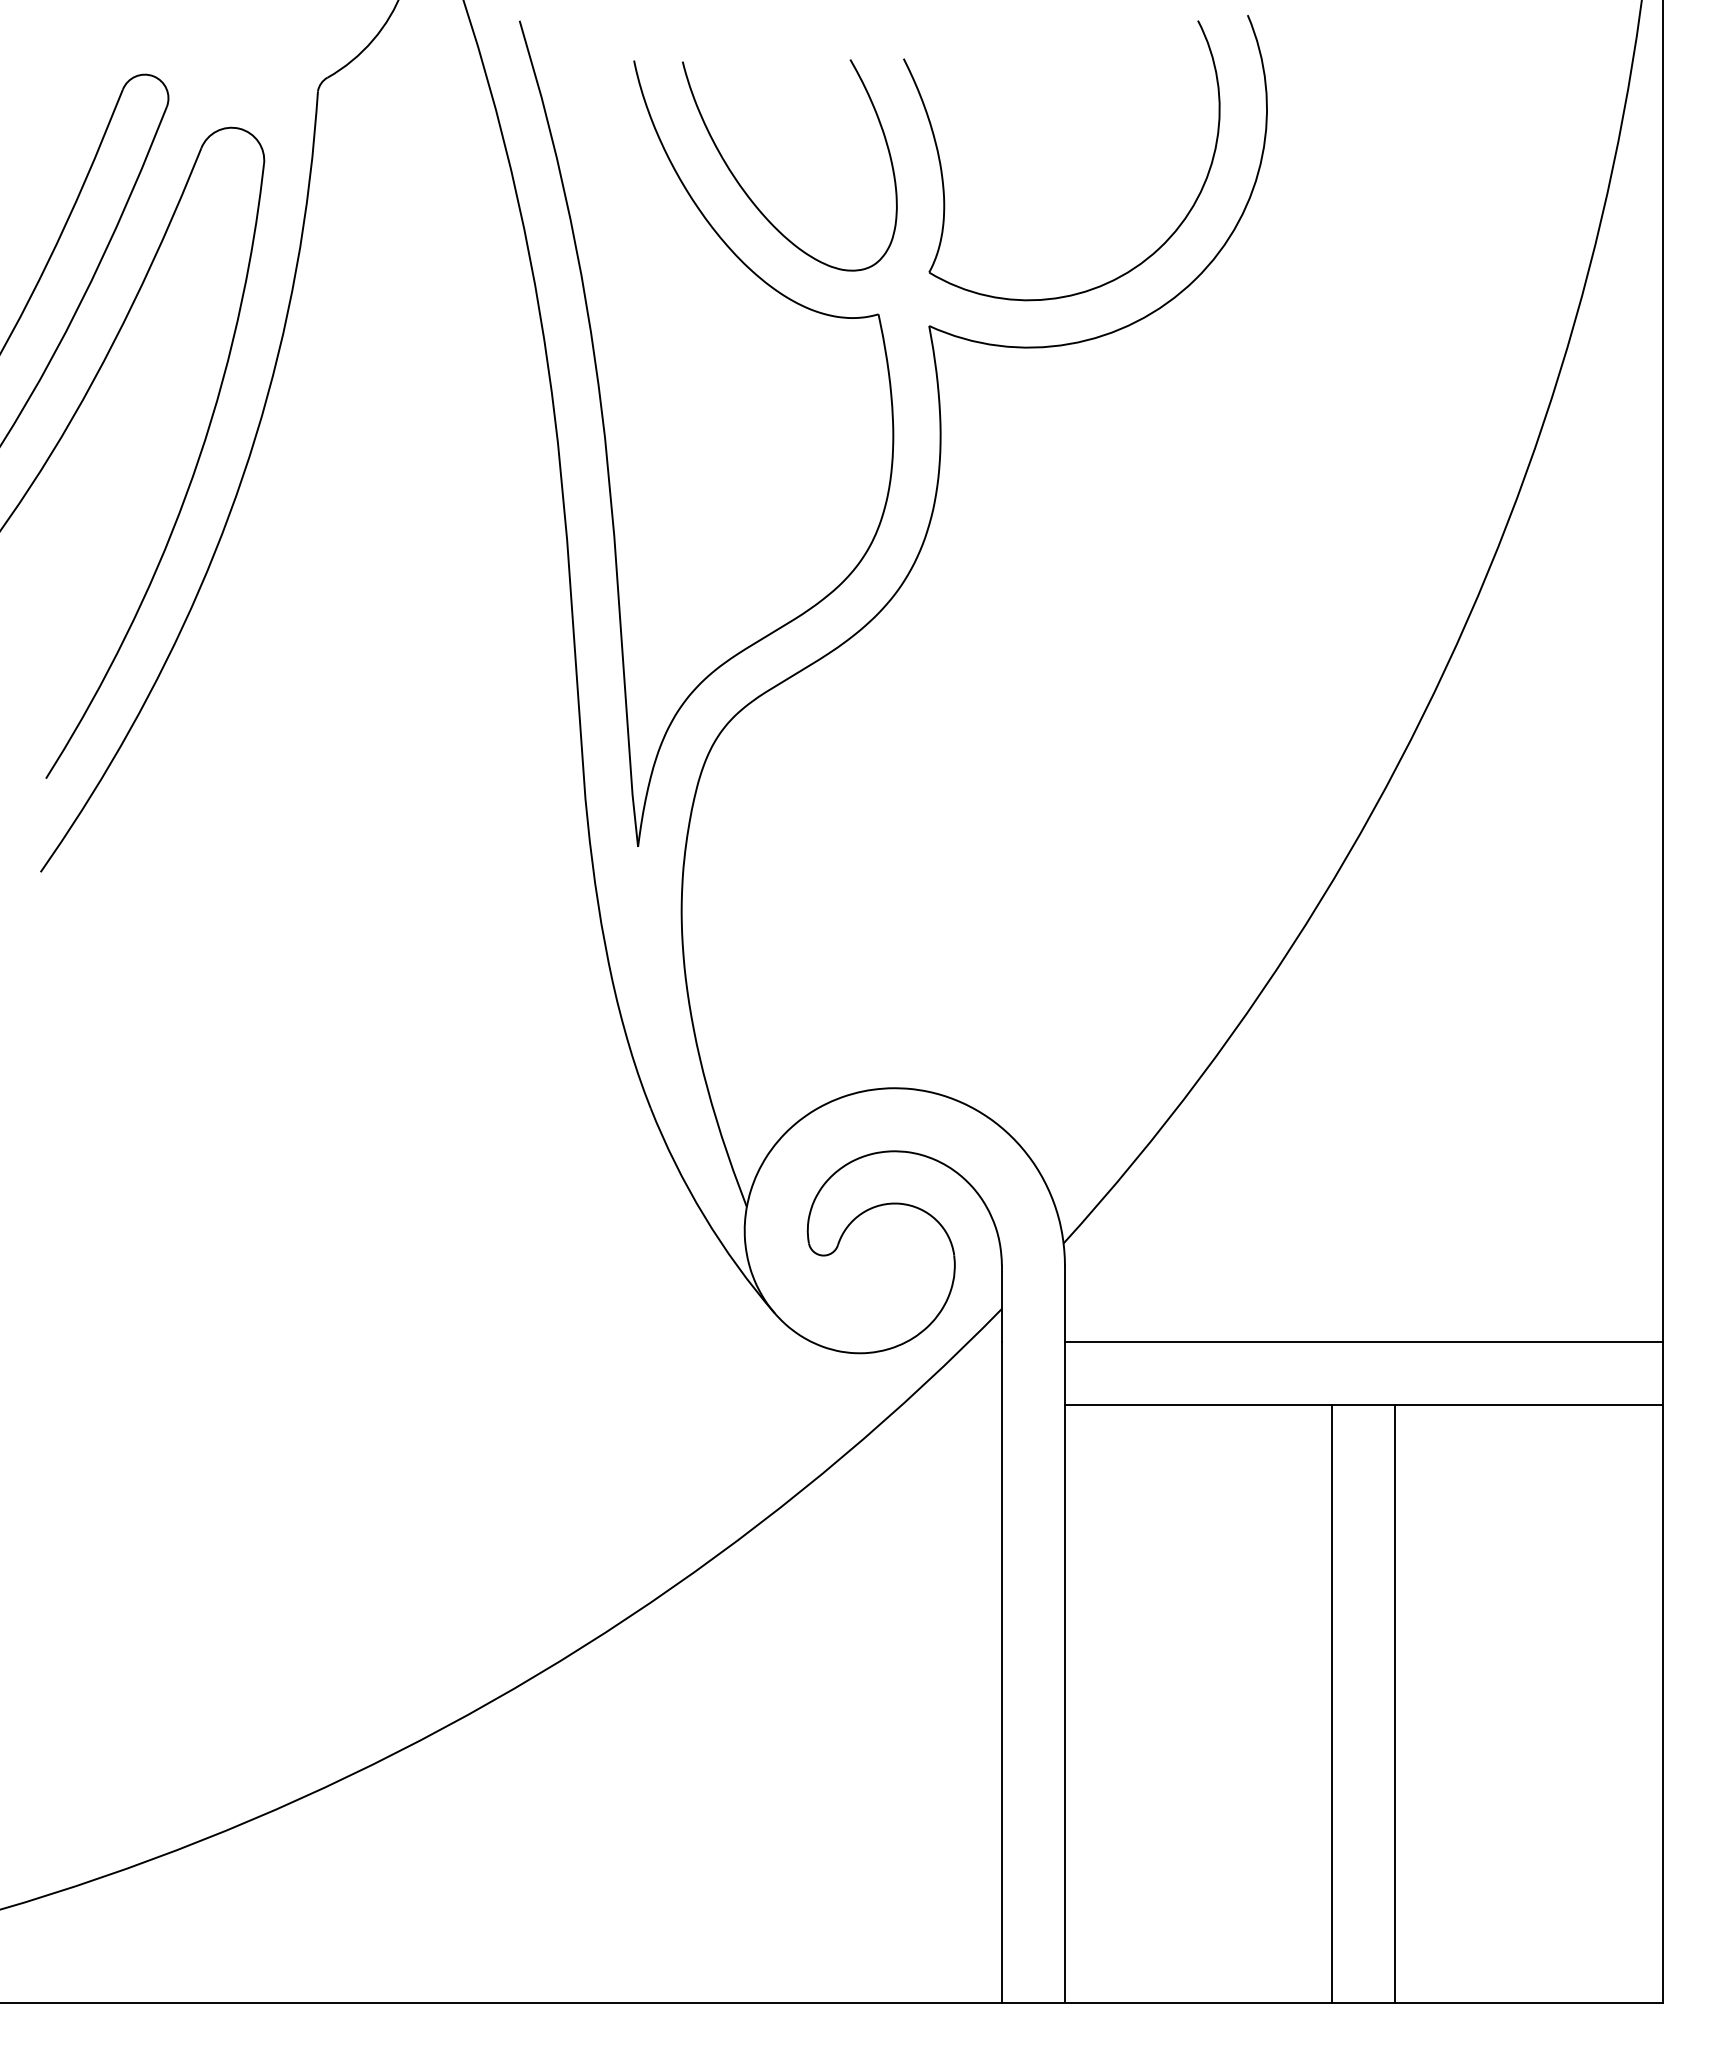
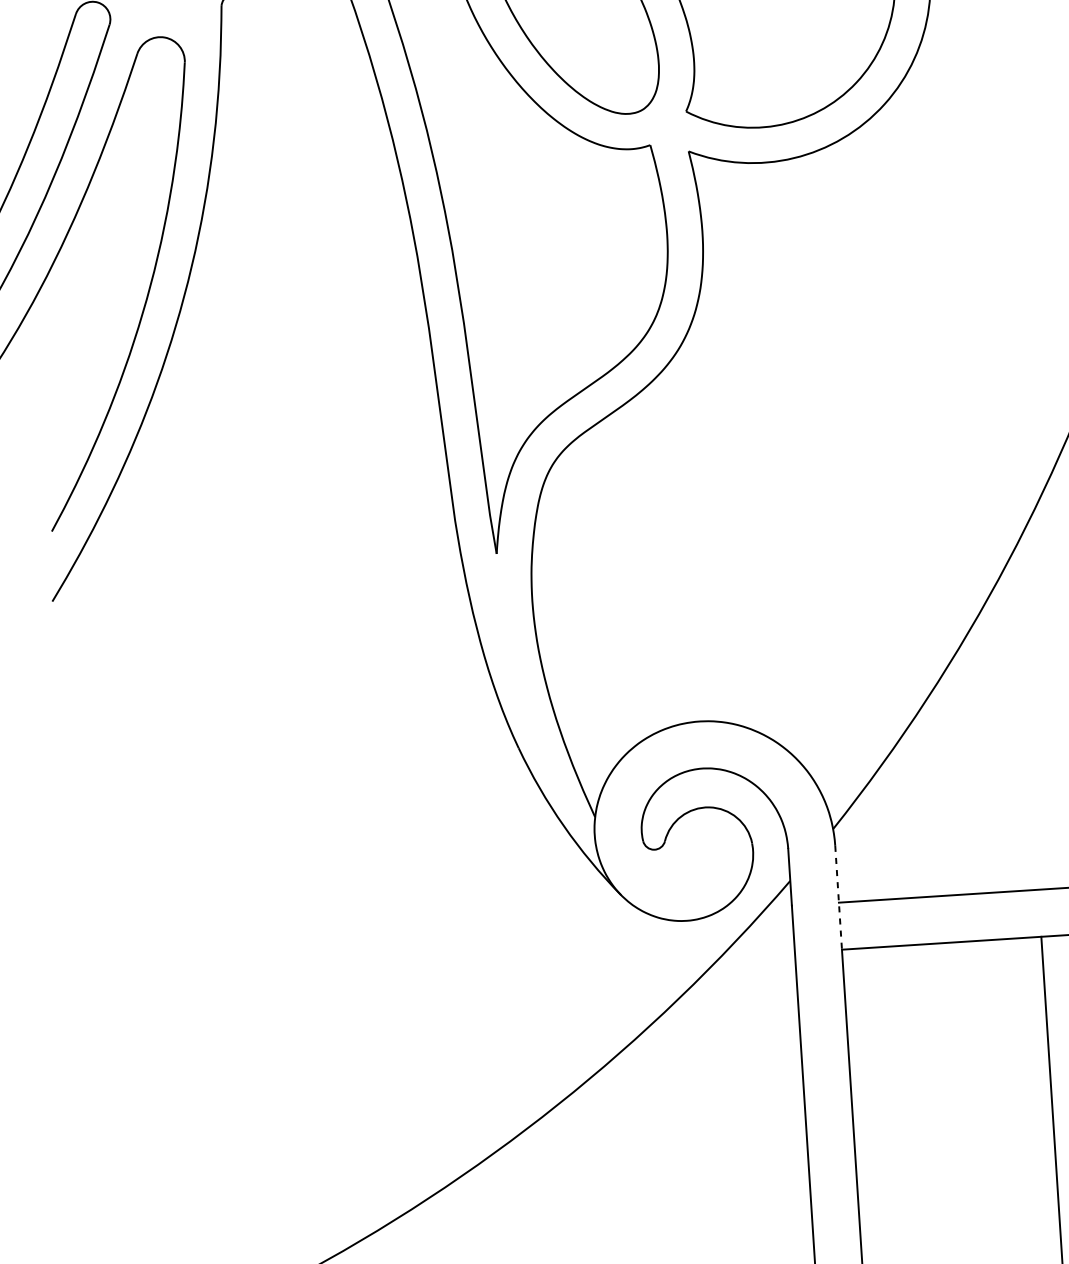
line: (1064, 1335) -> (838, 897), solid -> dashed

